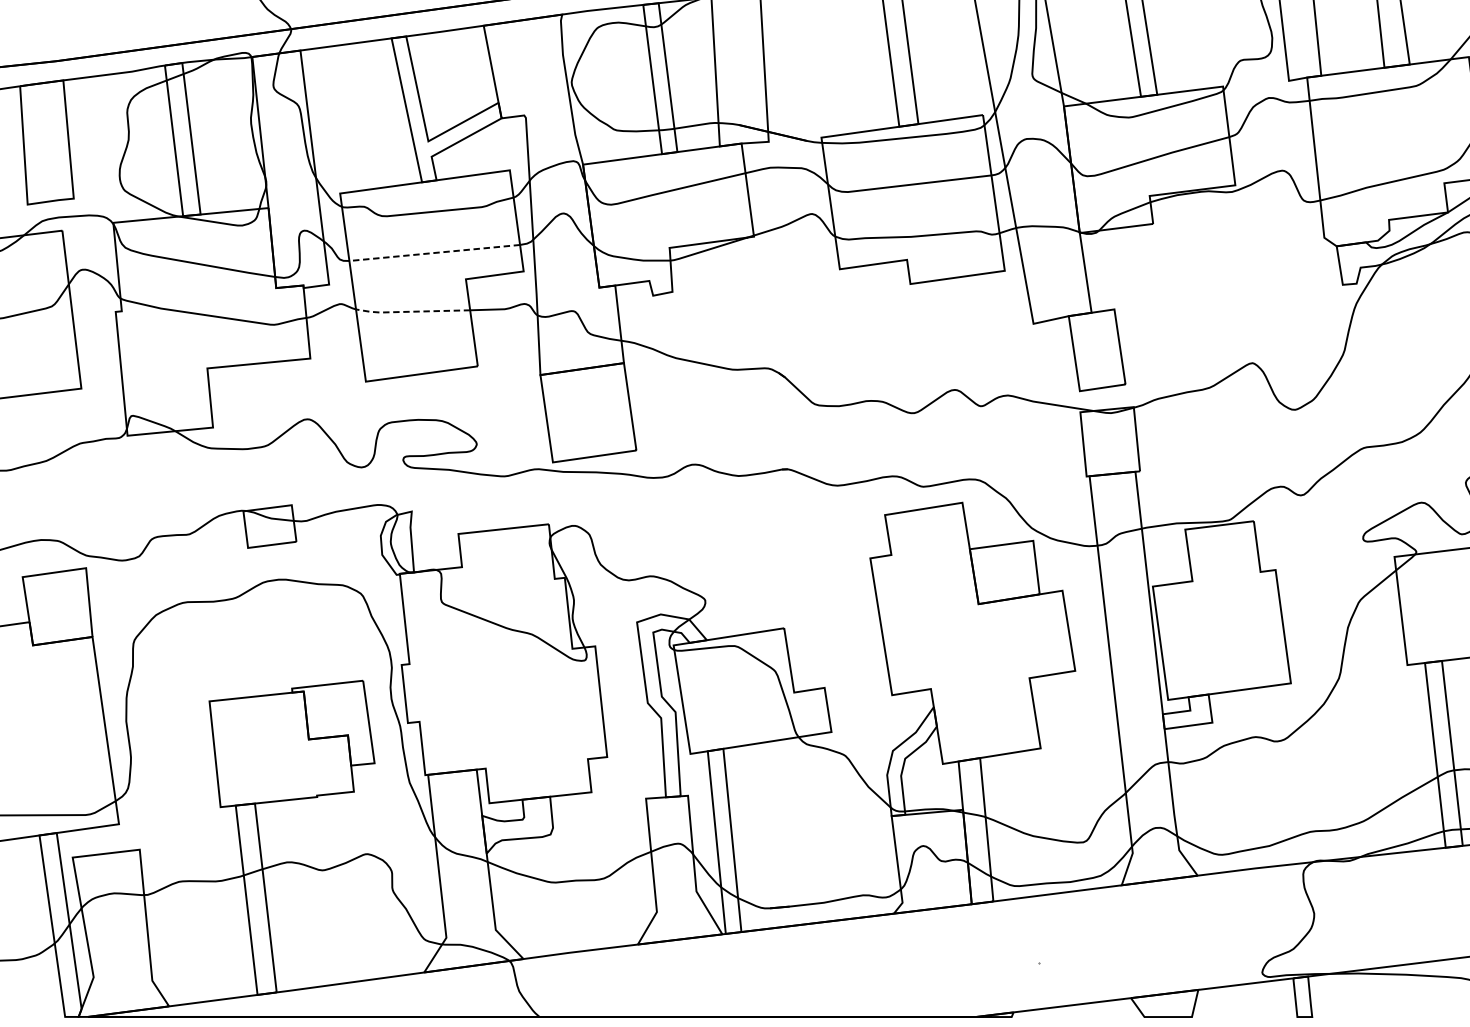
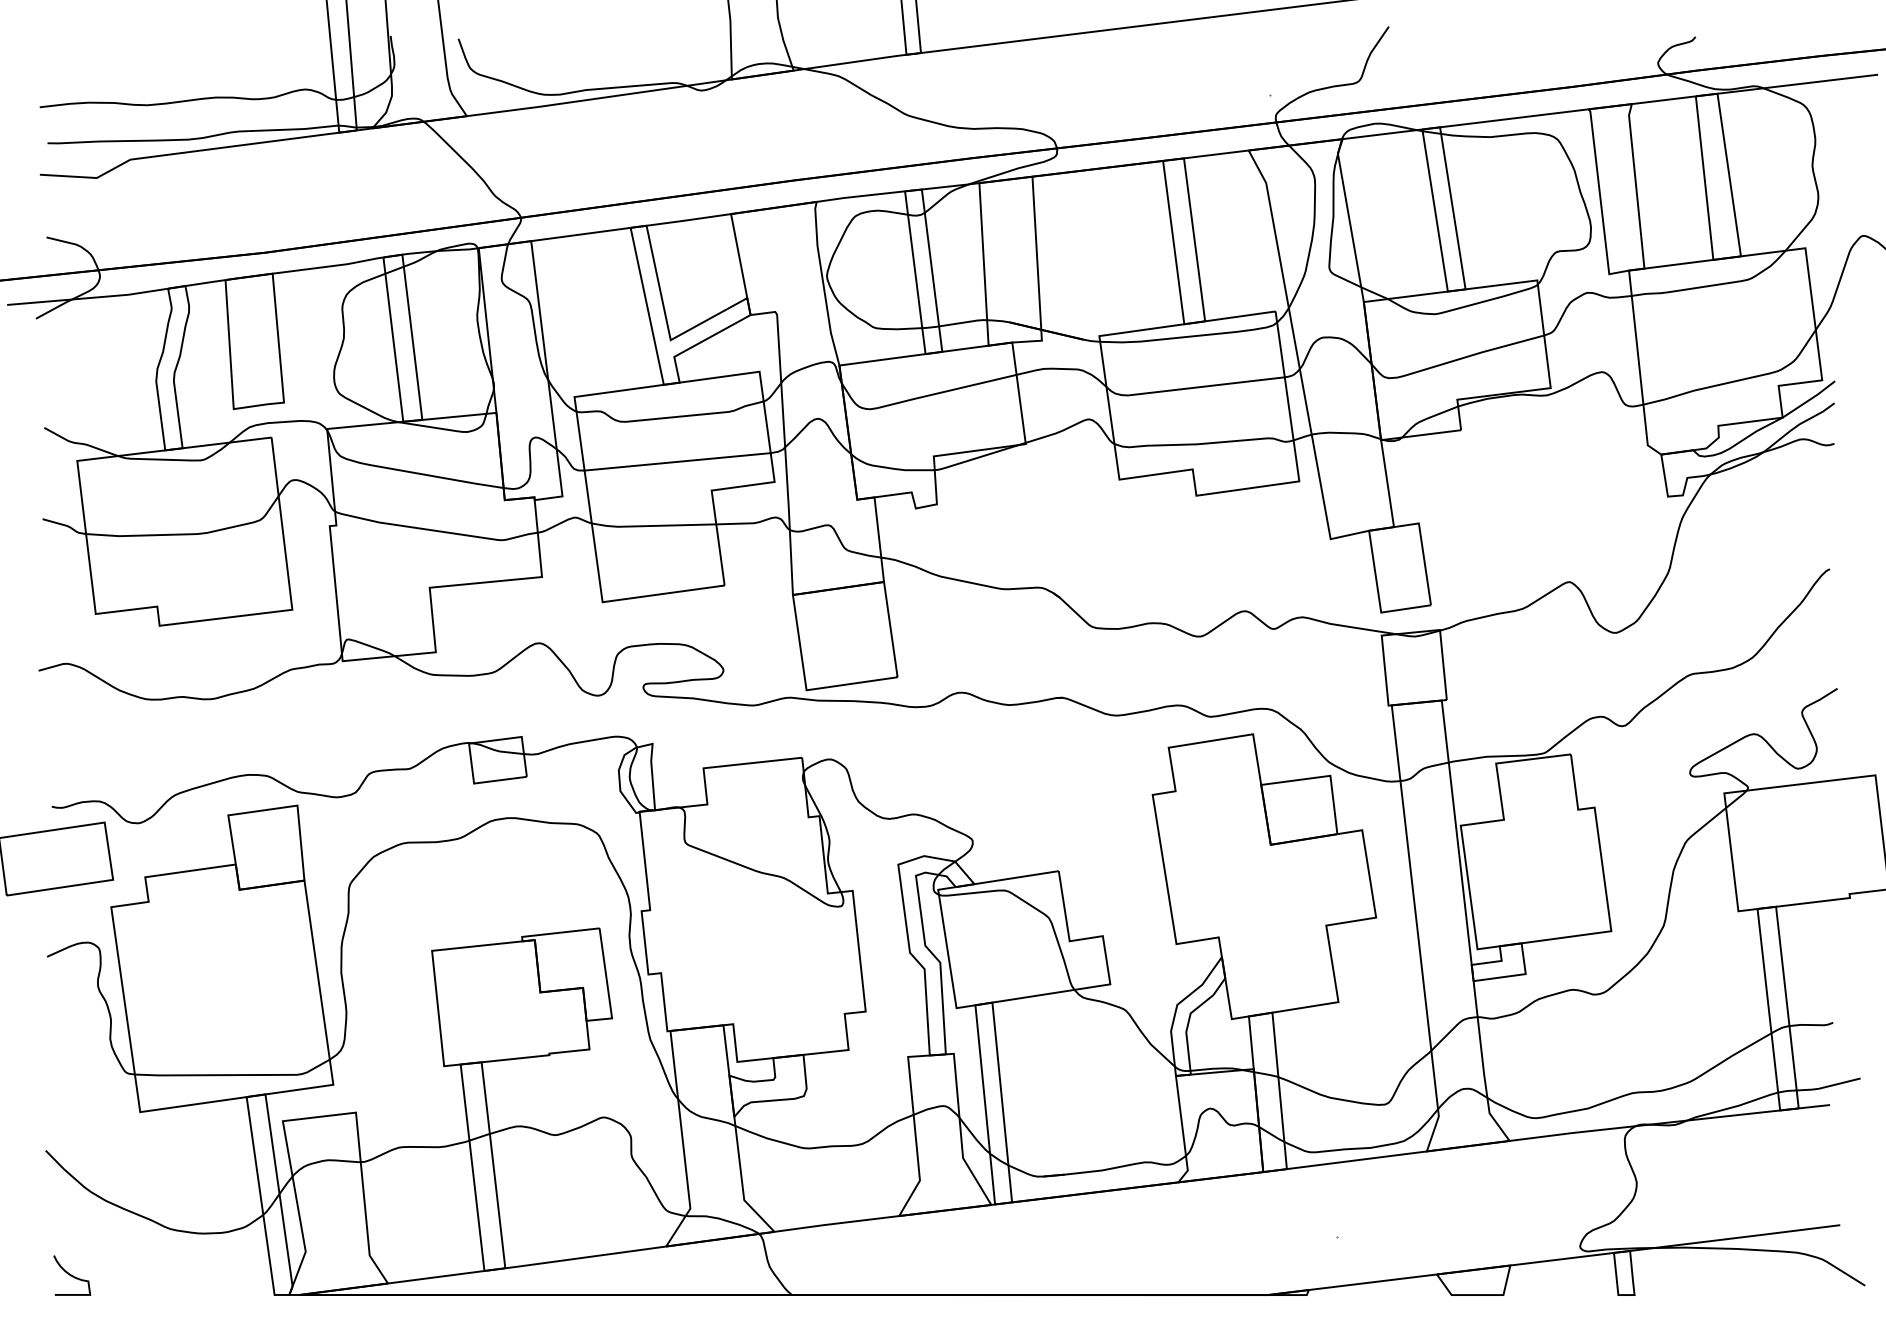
line: (434, 252) -> (677, 461), dashed -> solid
line: (410, 311) -> (651, 525), dashed -> solid

